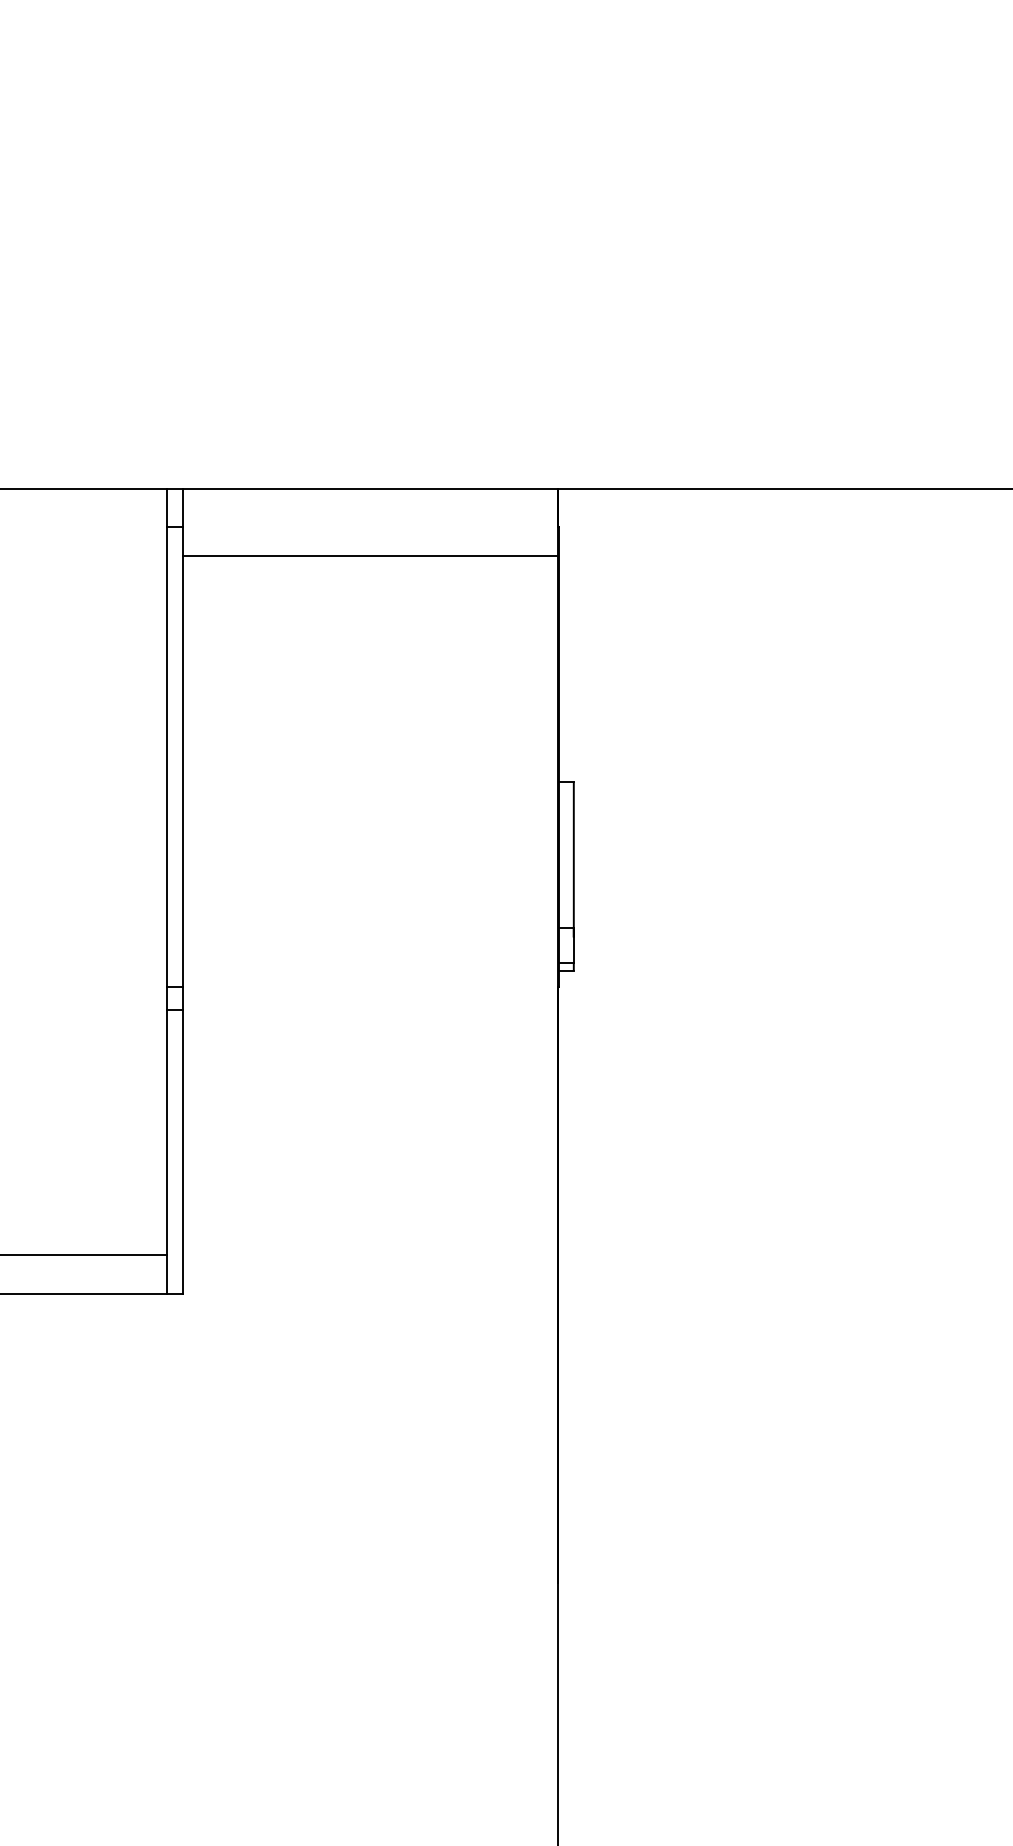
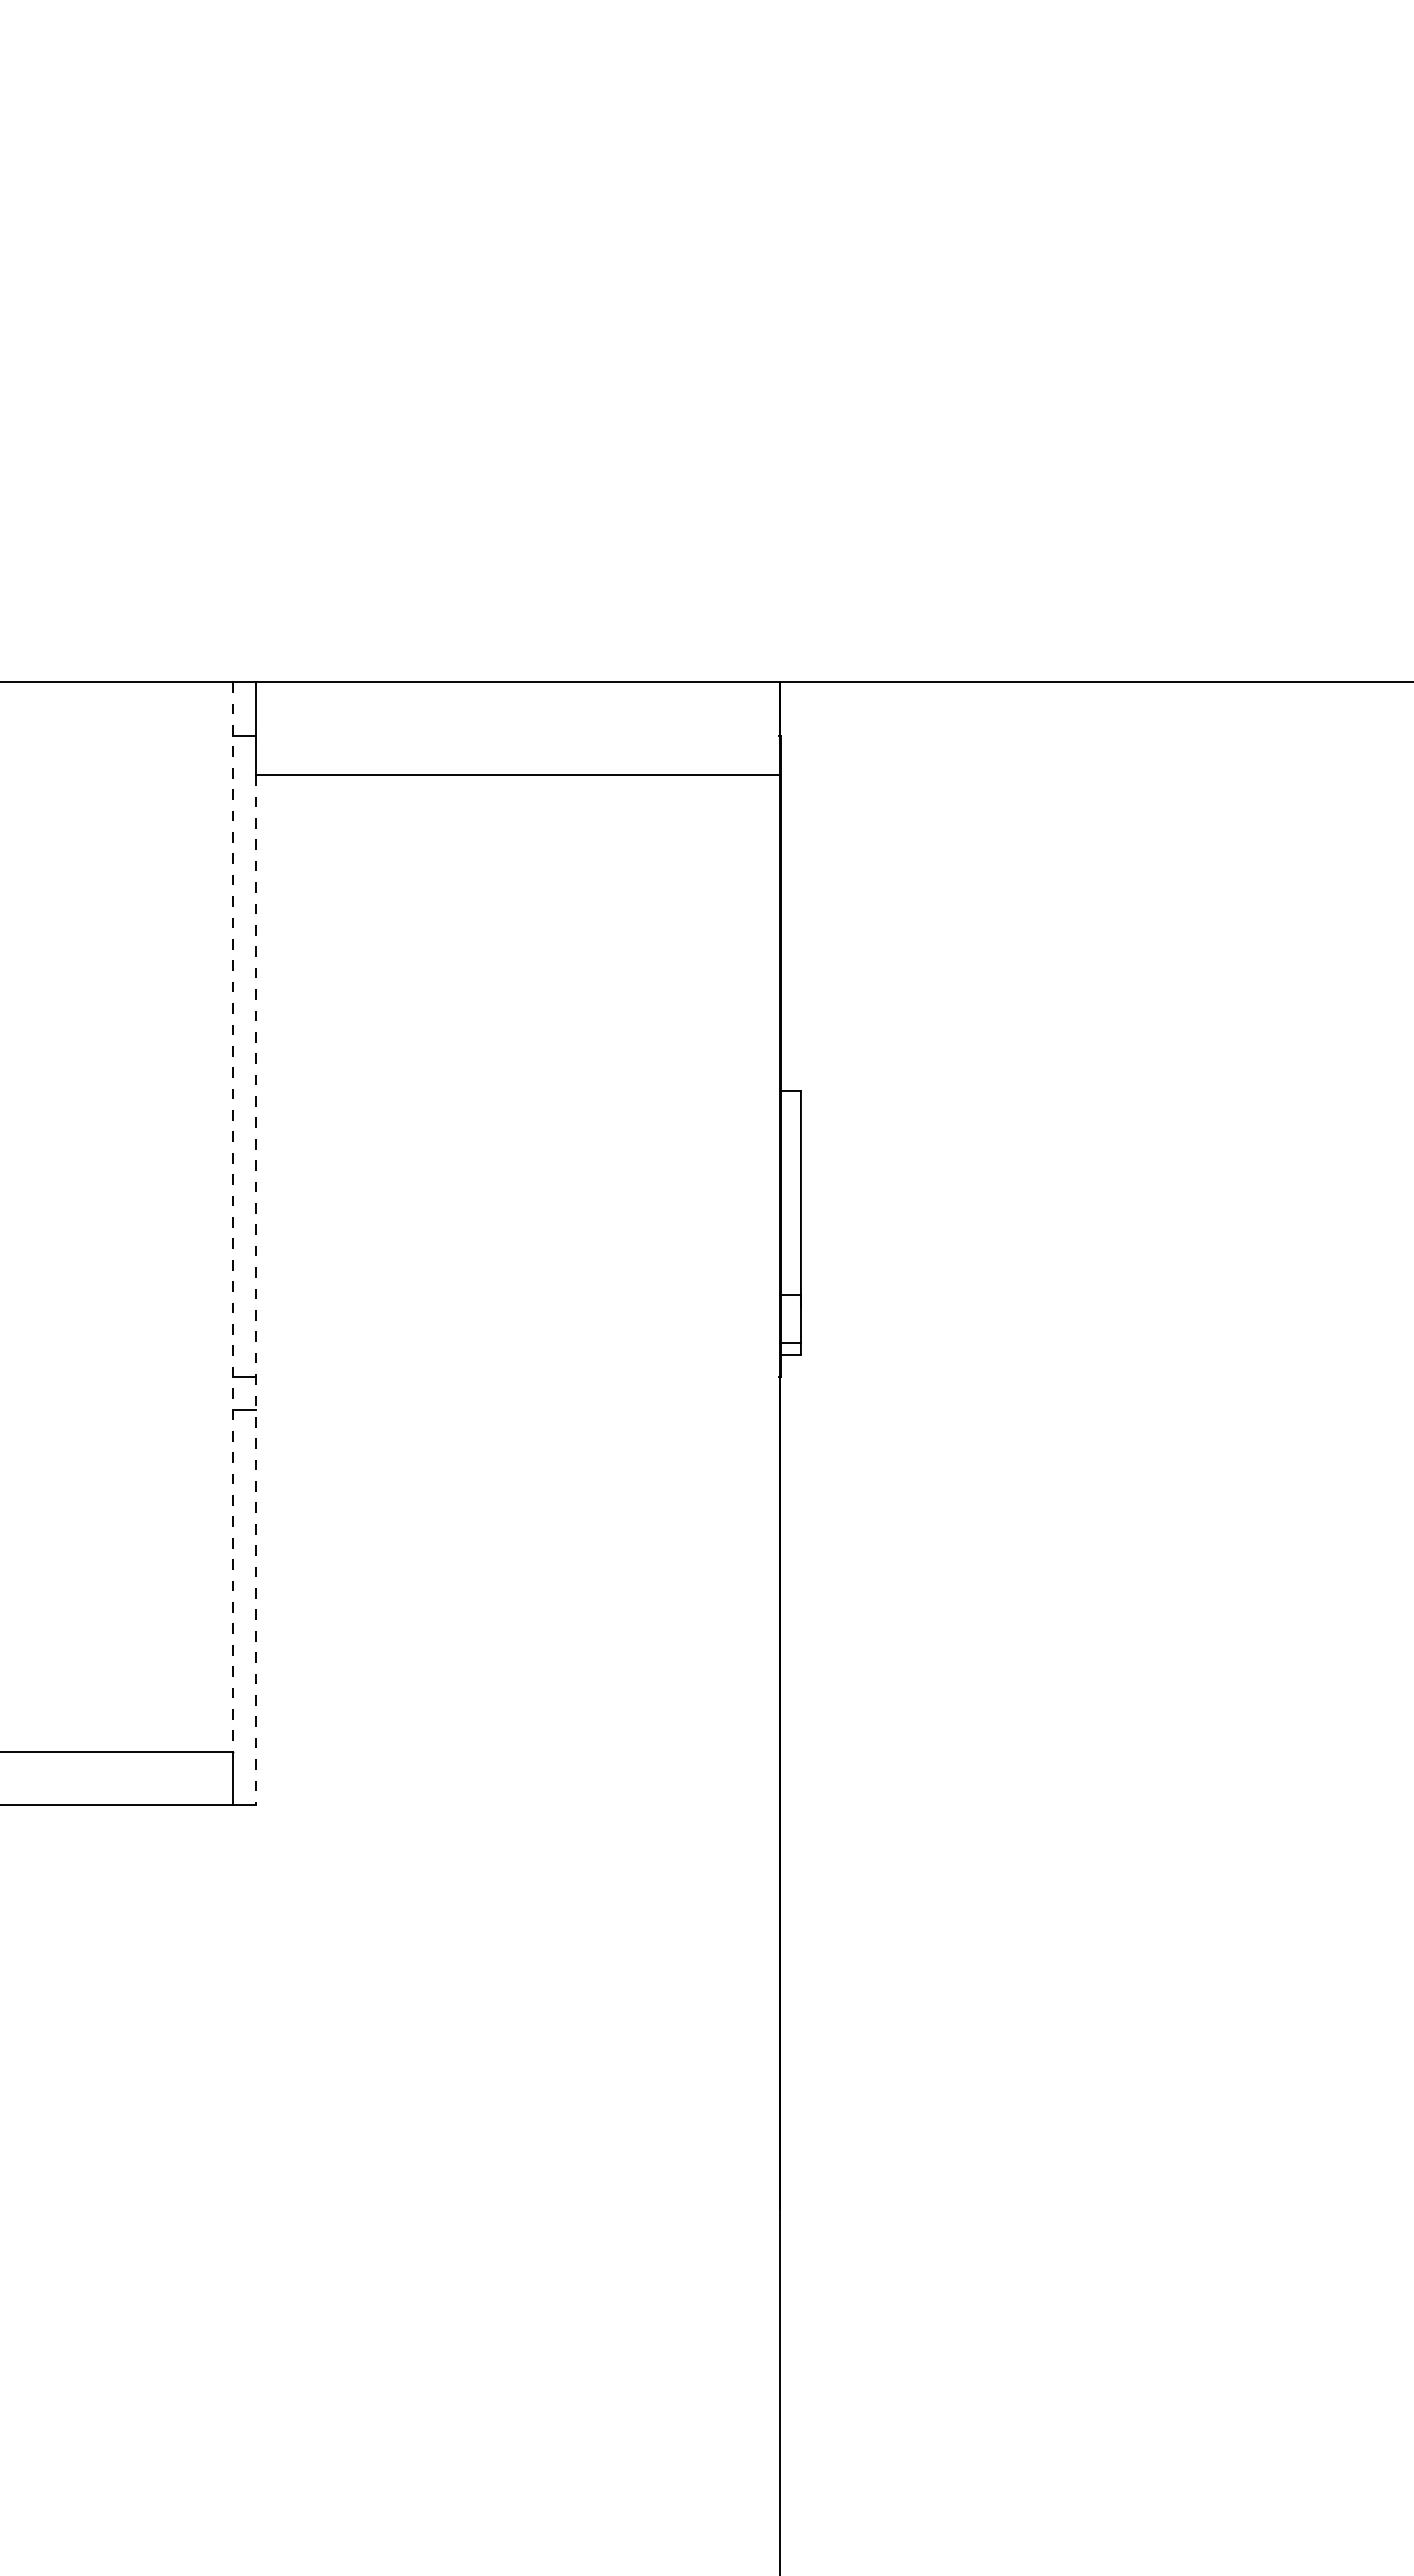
line: (167, 872) -> (233, 1217), solid -> dashed
line: (183, 924) -> (255, 1290), solid -> dashed

